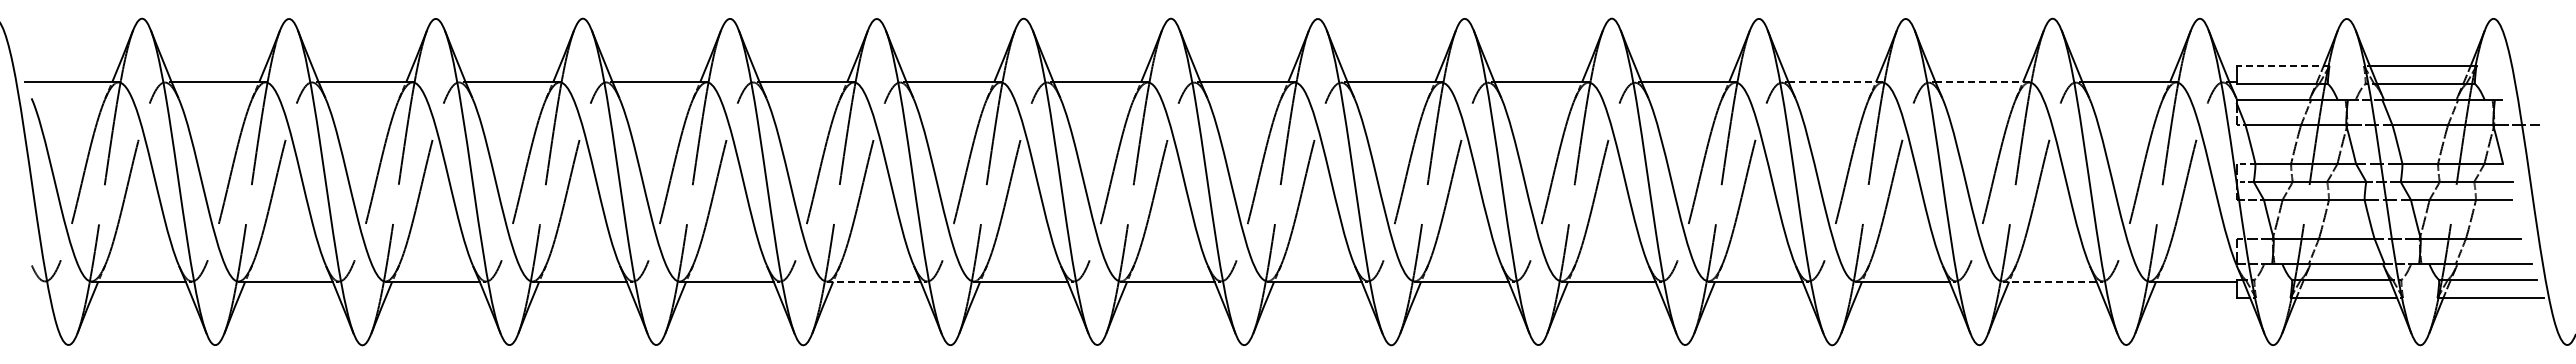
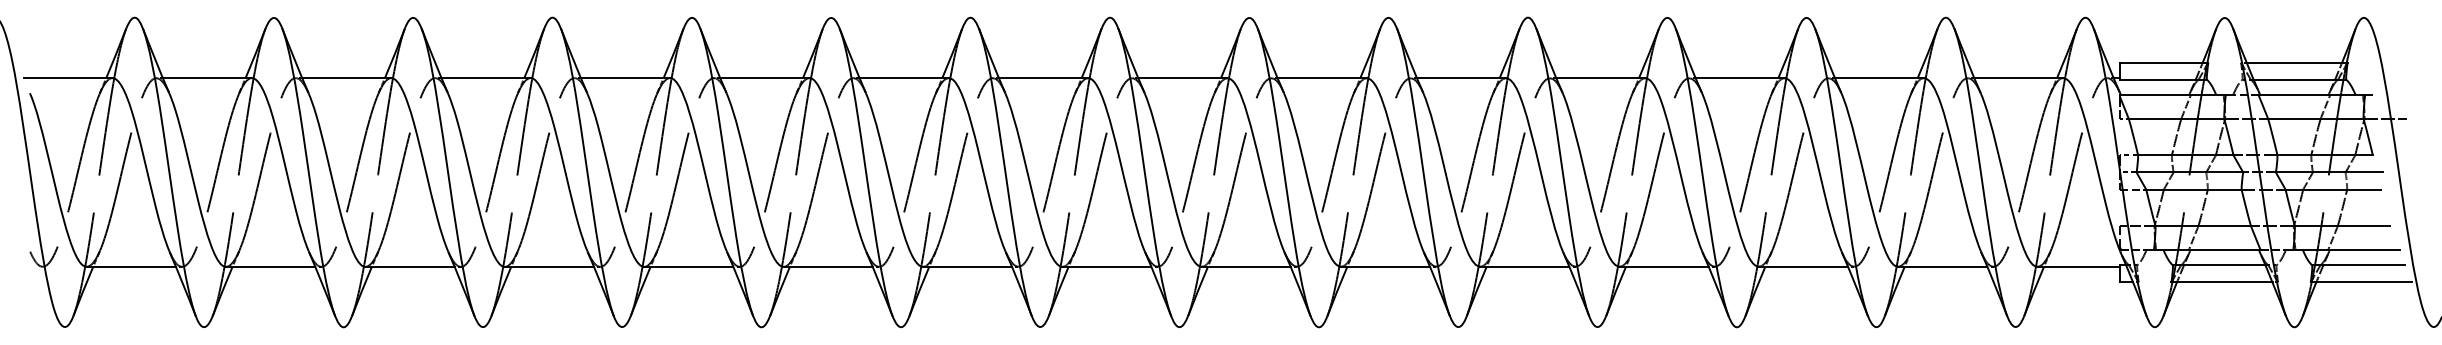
line: (2282, 66) -> (2163, 63), dashed -> solid
line: (1835, 82) -> (1740, 78), dashed -> solid
line: (1982, 82) -> (1879, 78), dashed -> solid
line: (873, 281) -> (828, 266), dashed -> solid
line: (2049, 281) -> (1942, 266), dashed -> solid

